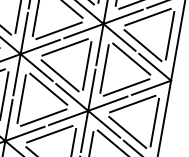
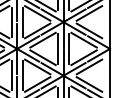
line: (170, 34) -> (104, 21), removed
line: (154, 122) -> (104, 75), removed

